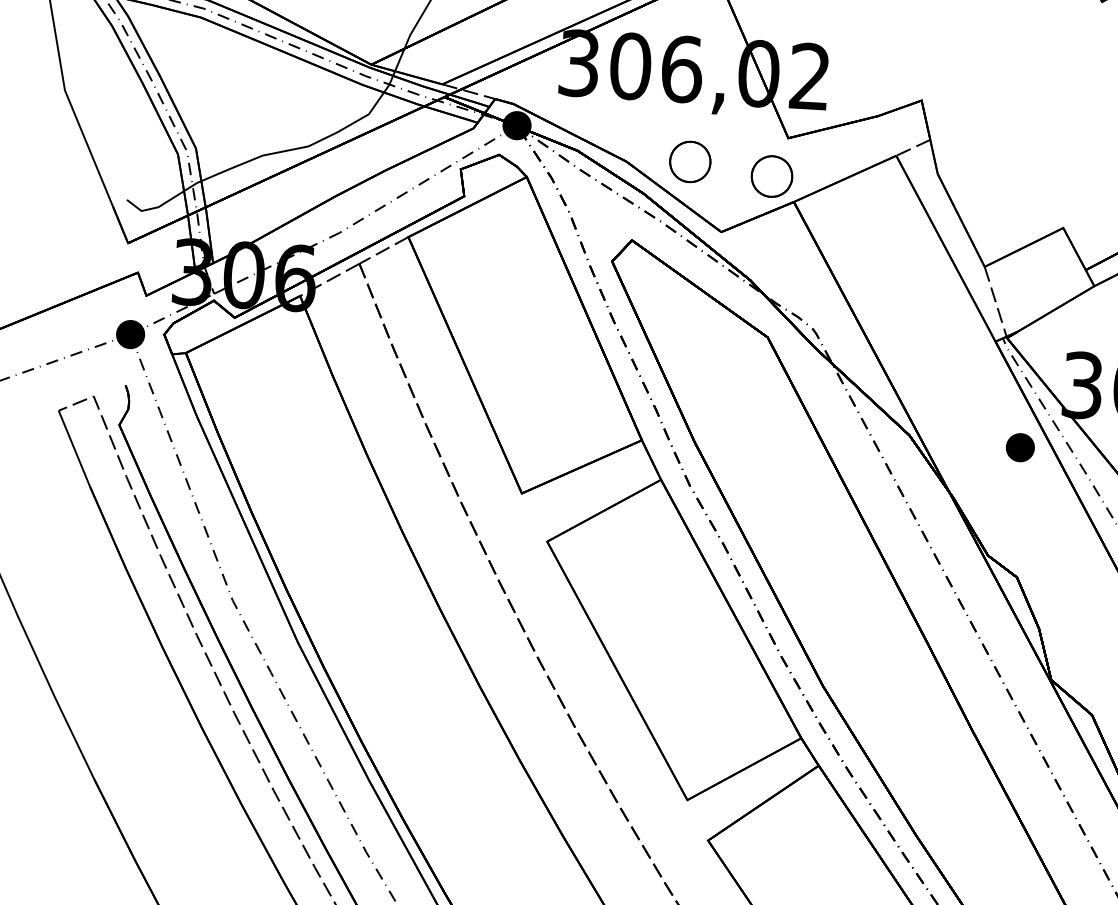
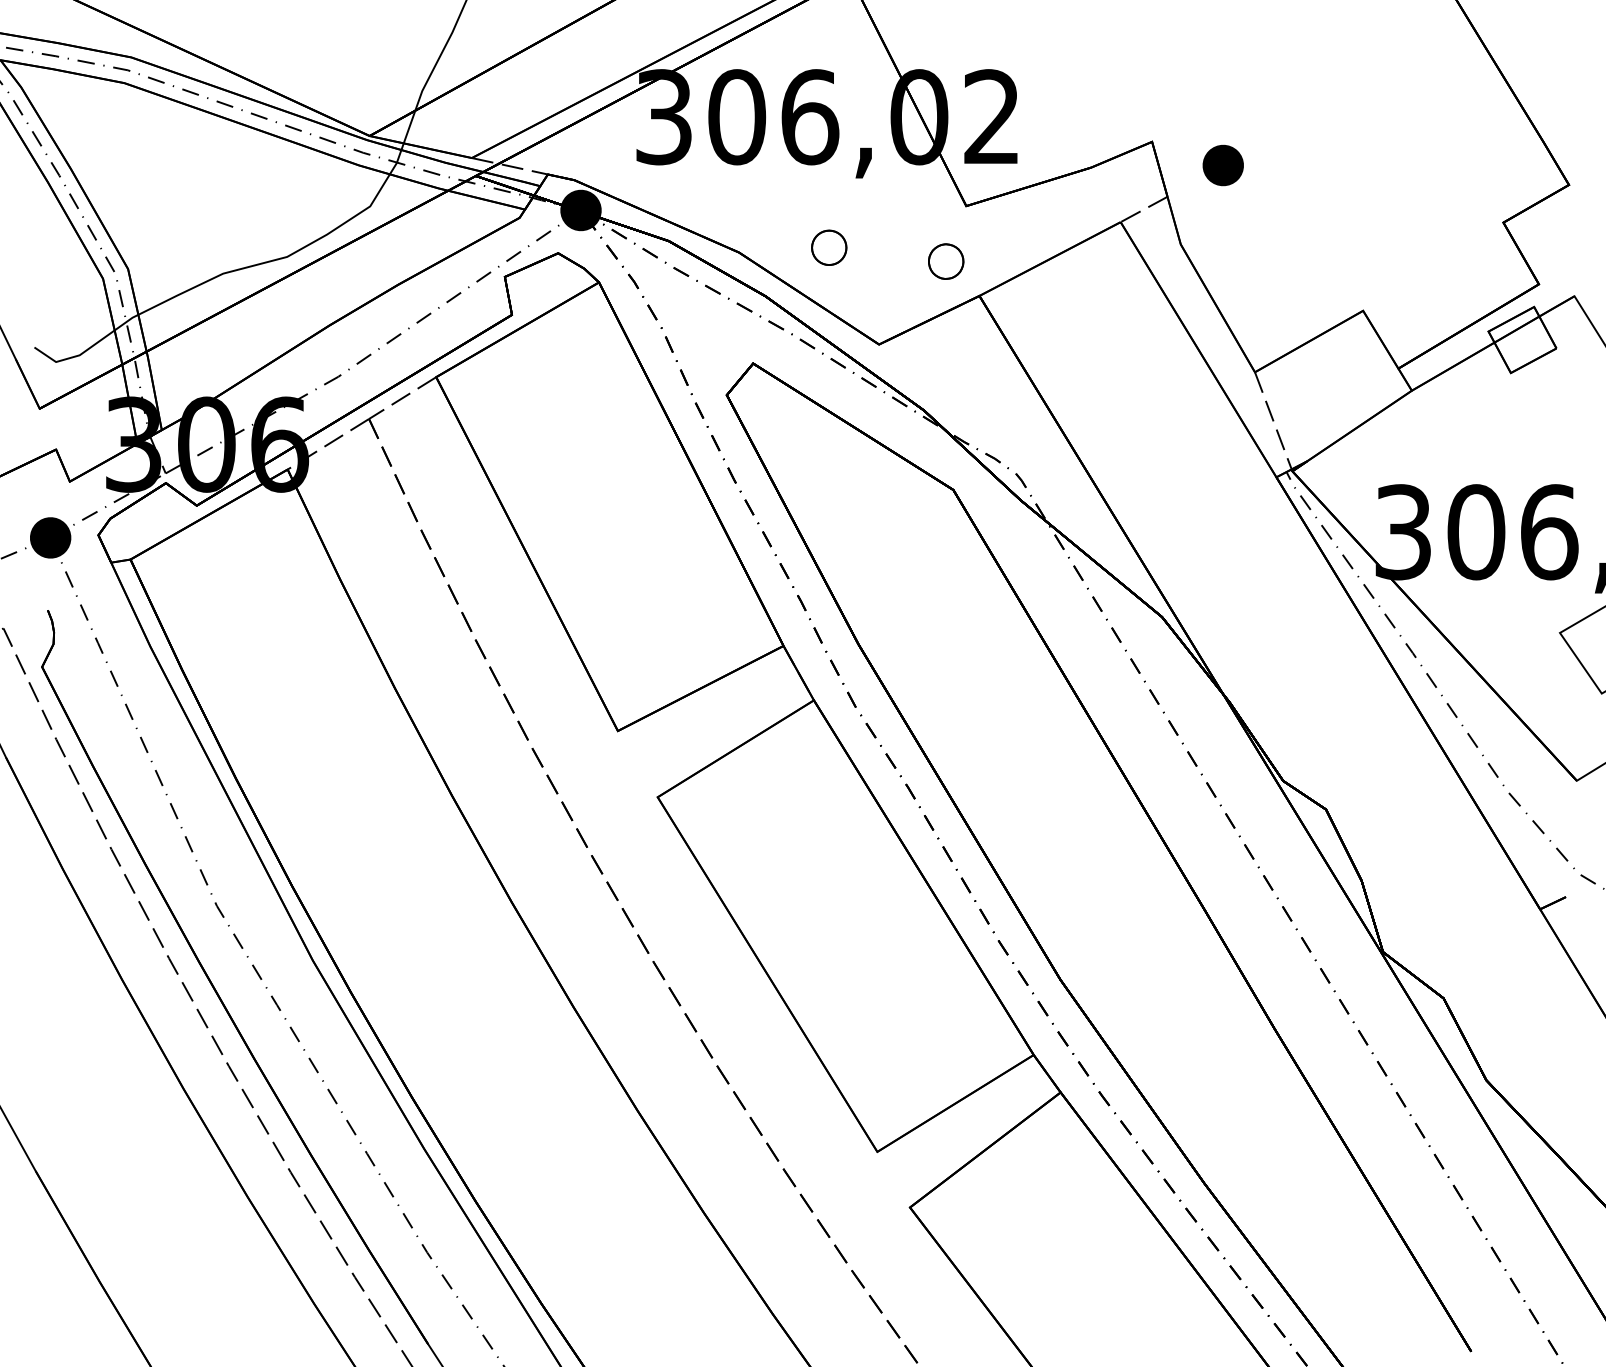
part: (689, 161) -> (828, 247), size x0.6
part: (771, 176) -> (945, 261), size x0.6
part: (1019, 447) -> (1222, 165), moved

